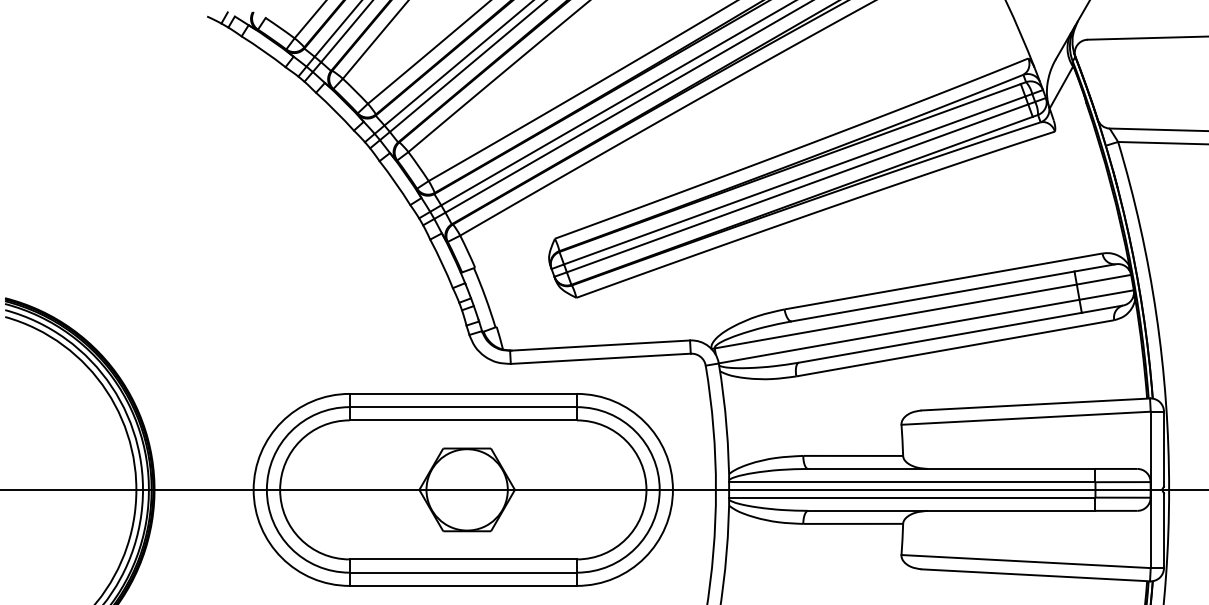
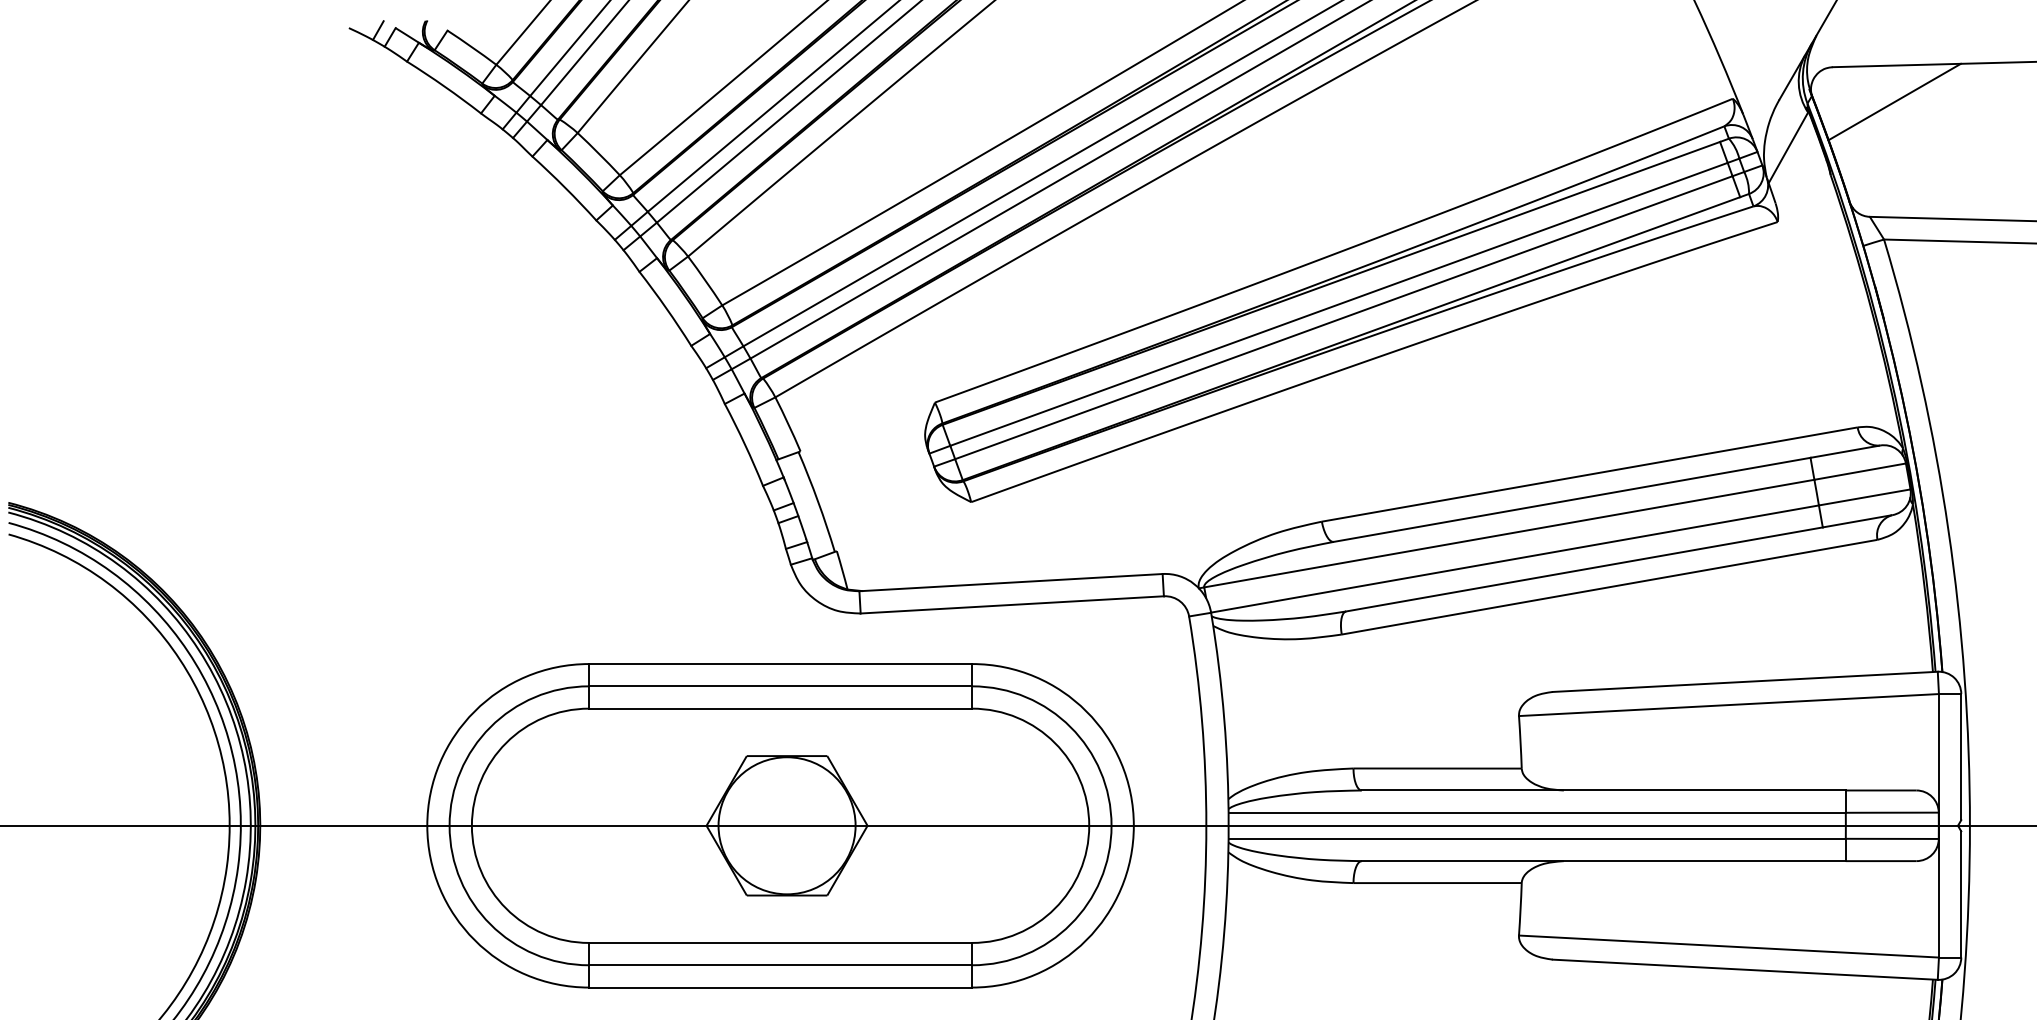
line: (1124, 60) -> (1894, 102), added

